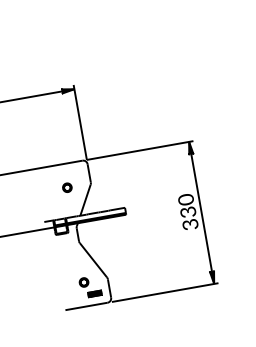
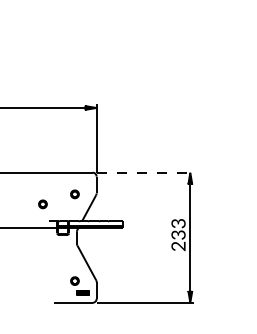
line: (140, 150) -> (145, 172), solid -> dashed
part: (33, 205) -> (42, 204), added
text: (188, 211) -> (178, 234), 330 -> 233

